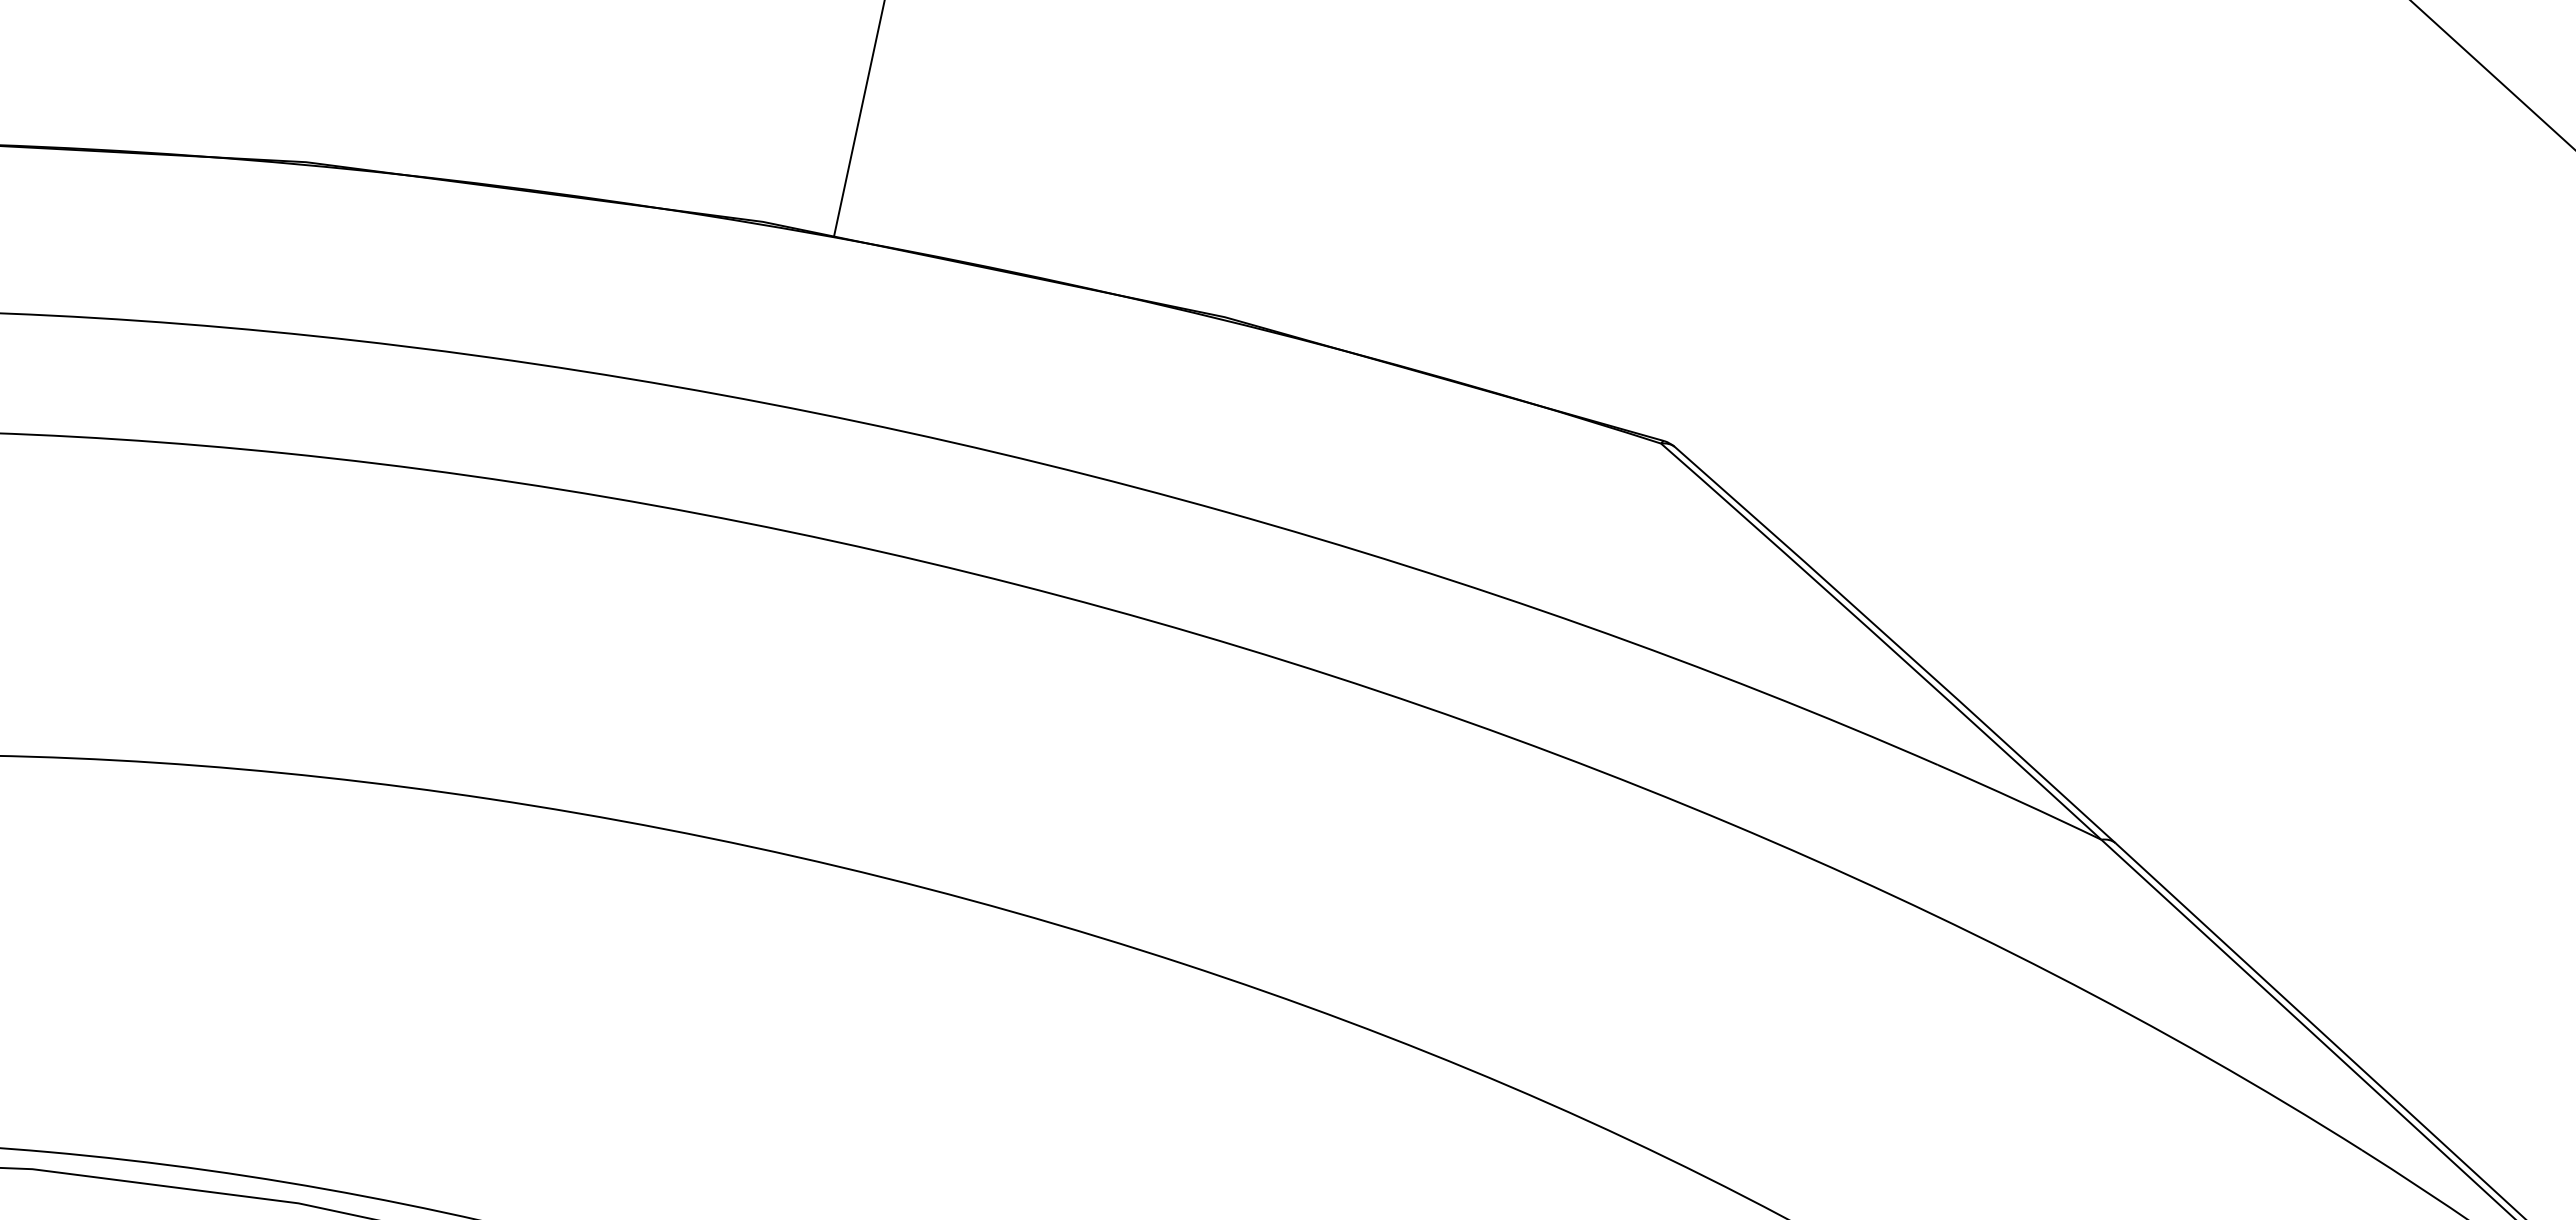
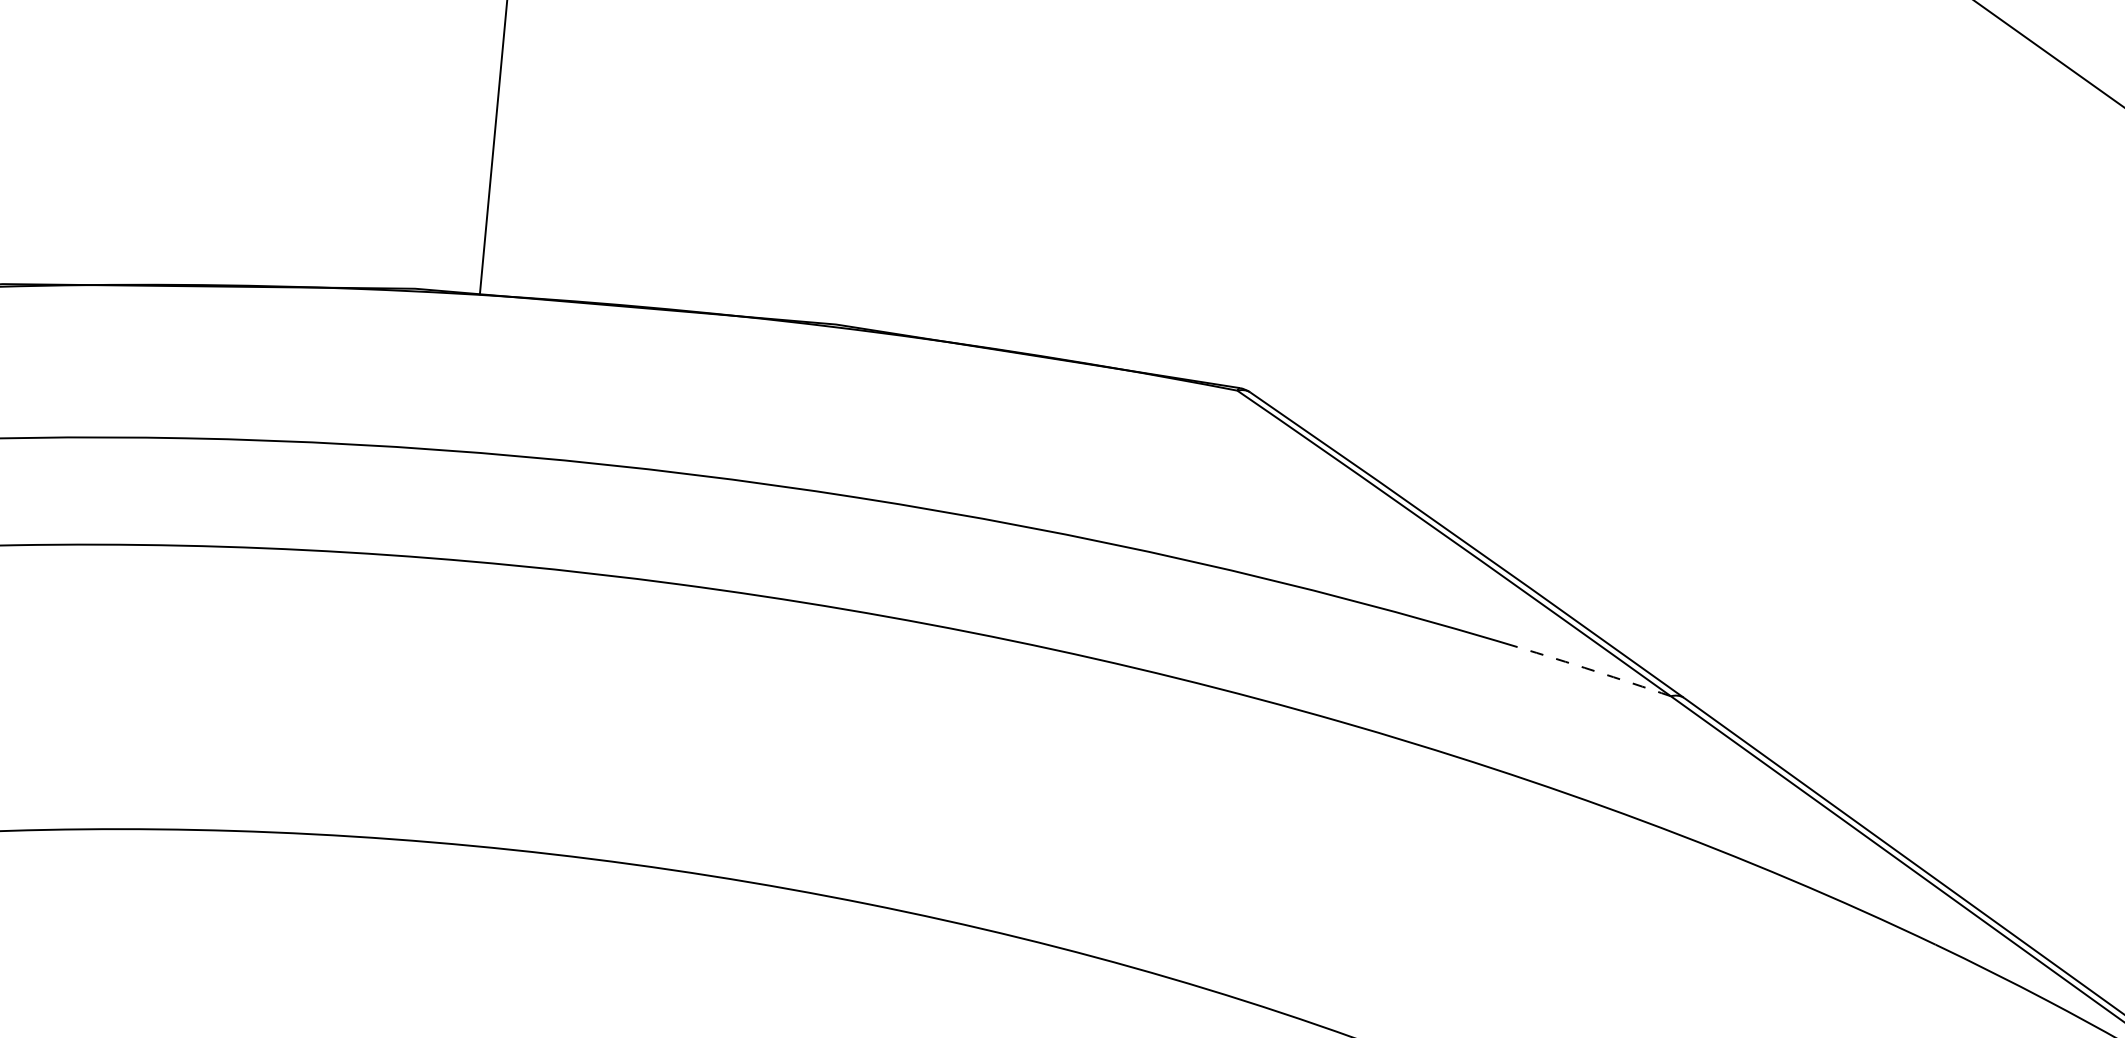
arc: (2019, 801) -> (1594, 670), solid -> dashed

